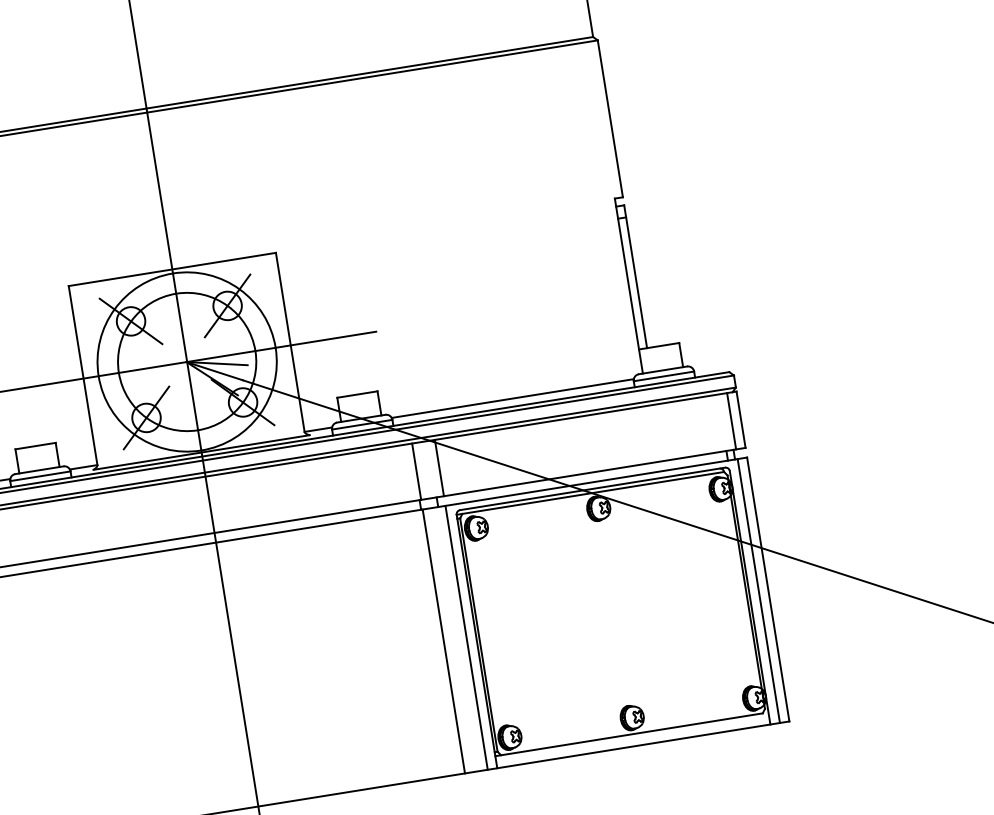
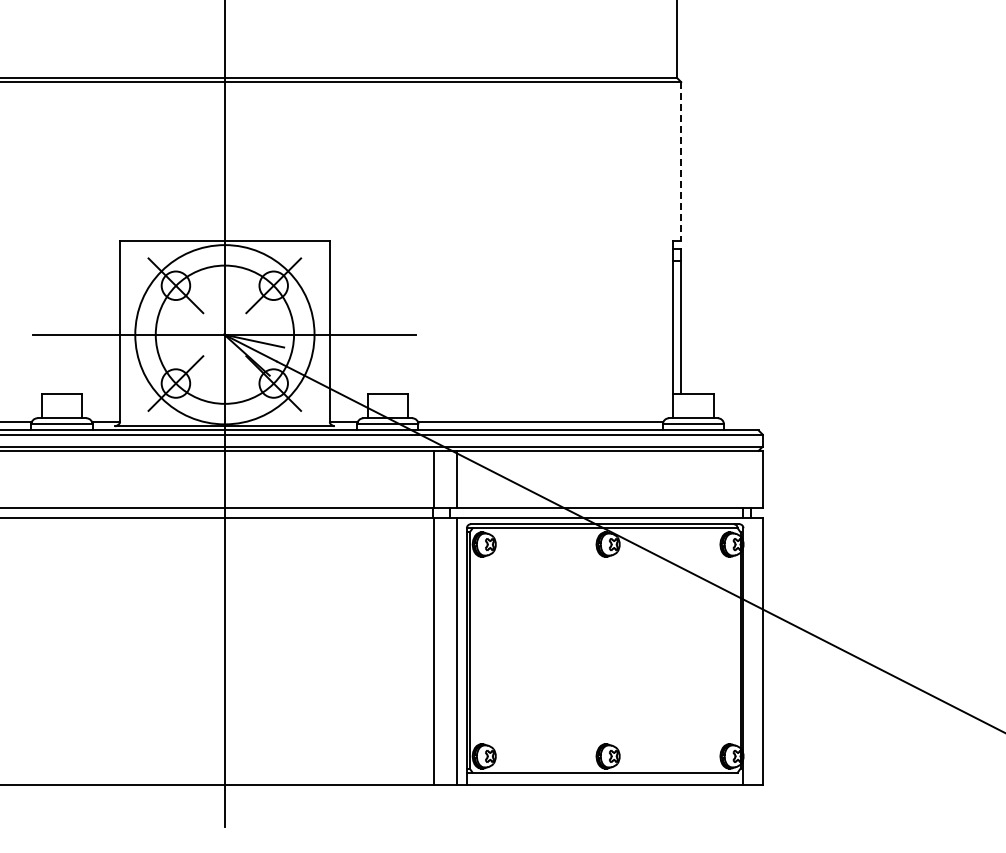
line: (610, 119) -> (681, 162), solid -> dashed
line: (731, 420) -> (753, 478), removed
line: (759, 590) -> (753, 650), removed

